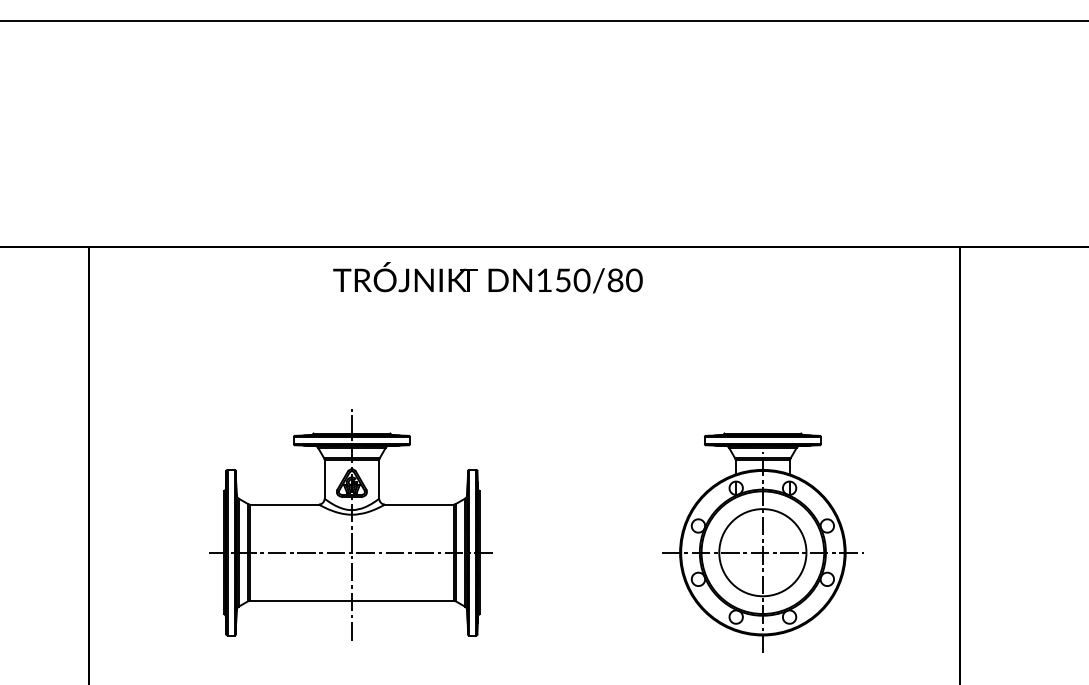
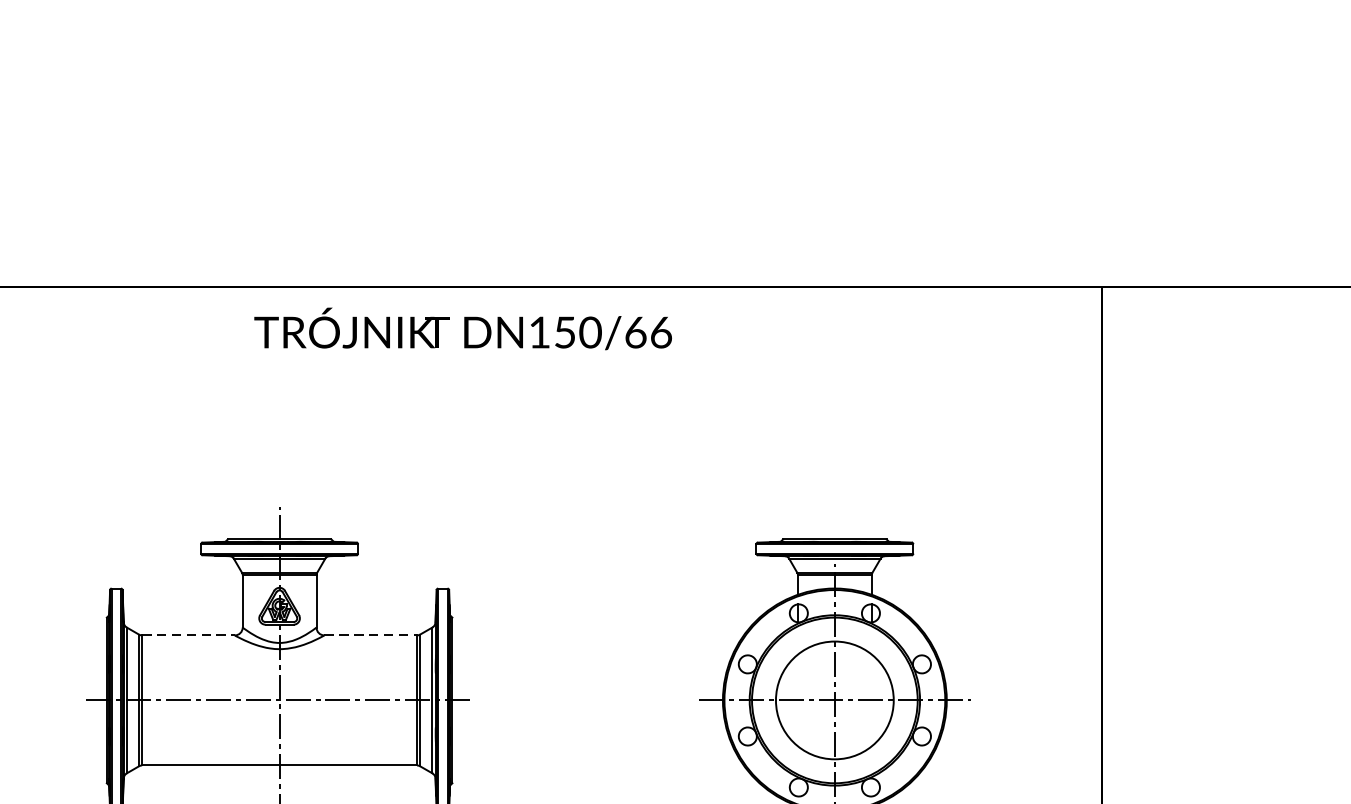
text: (624, 279) -> (647, 331), DN150/80 -> DN150/66
line: (285, 504) -> (189, 635), solid -> dashed
line: (419, 504) -> (370, 635), solid -> dashed

